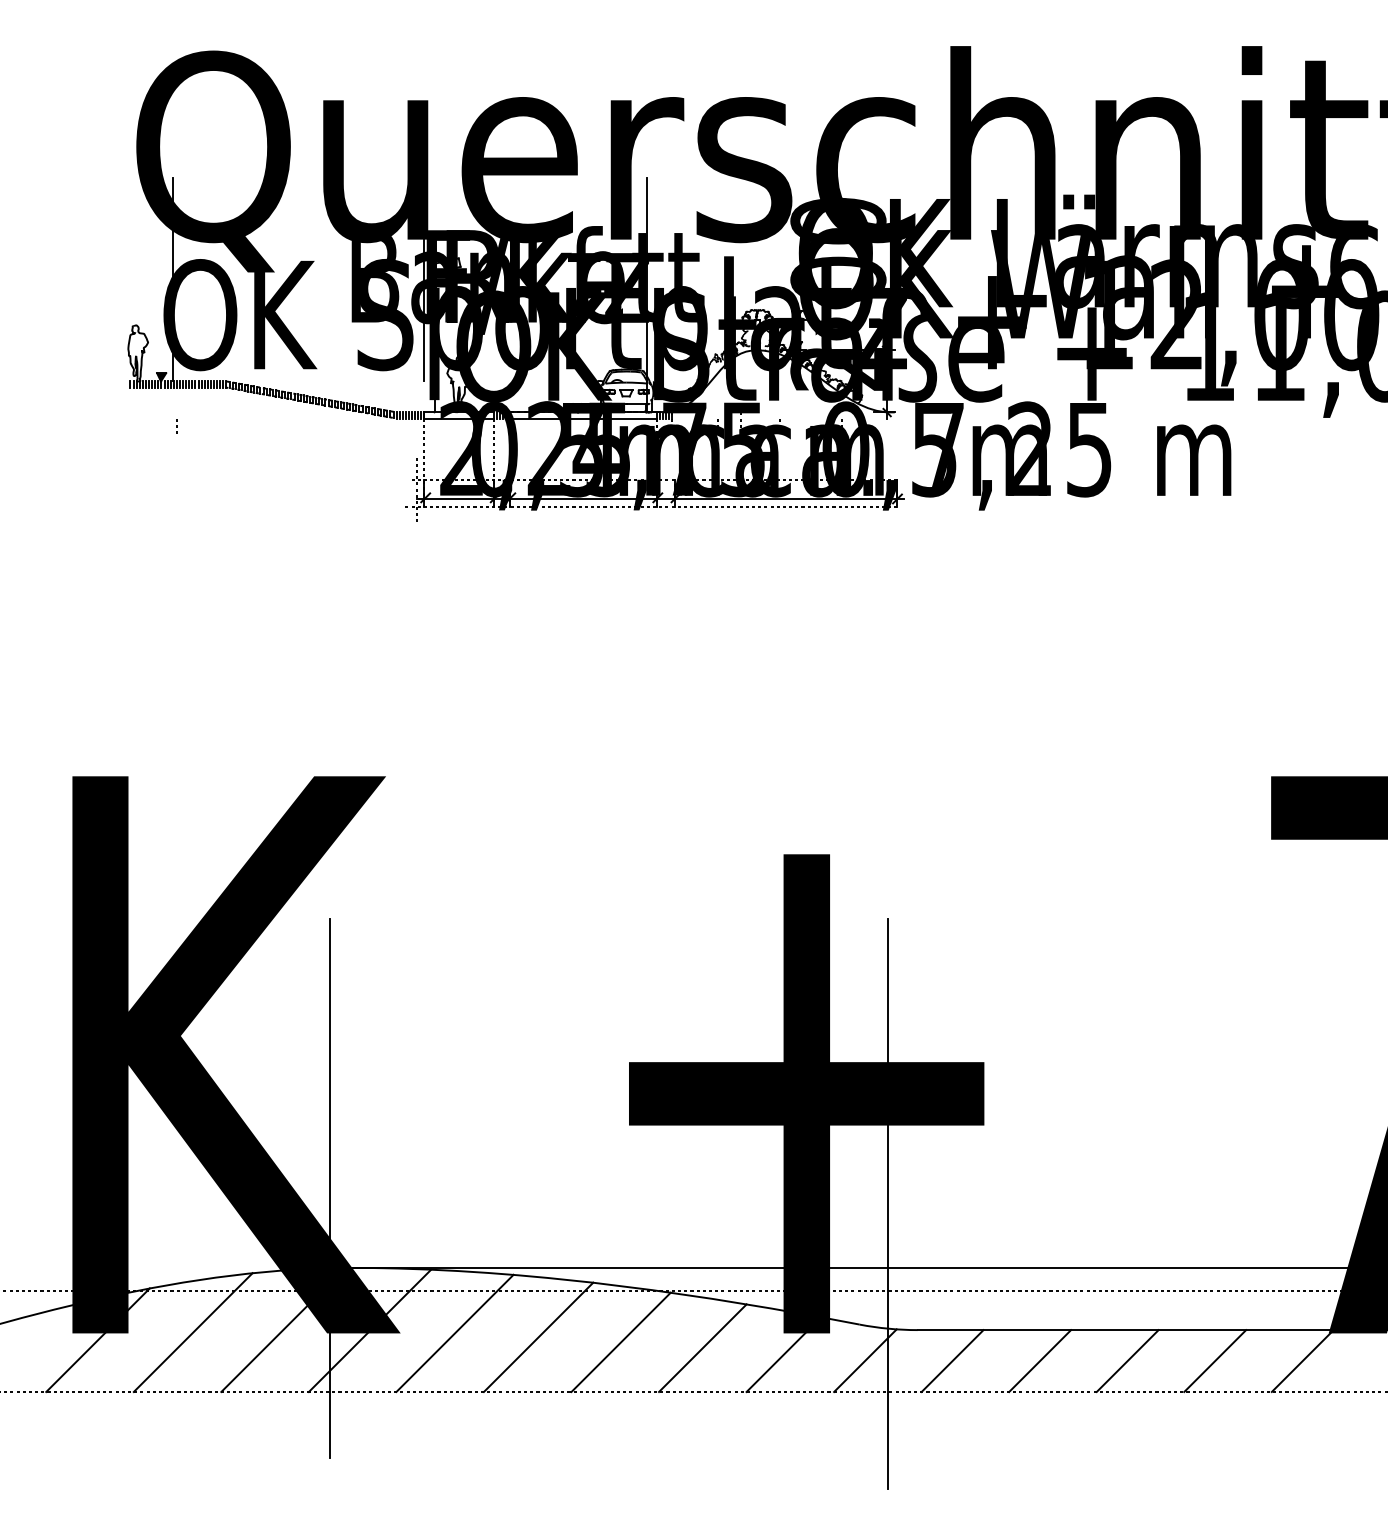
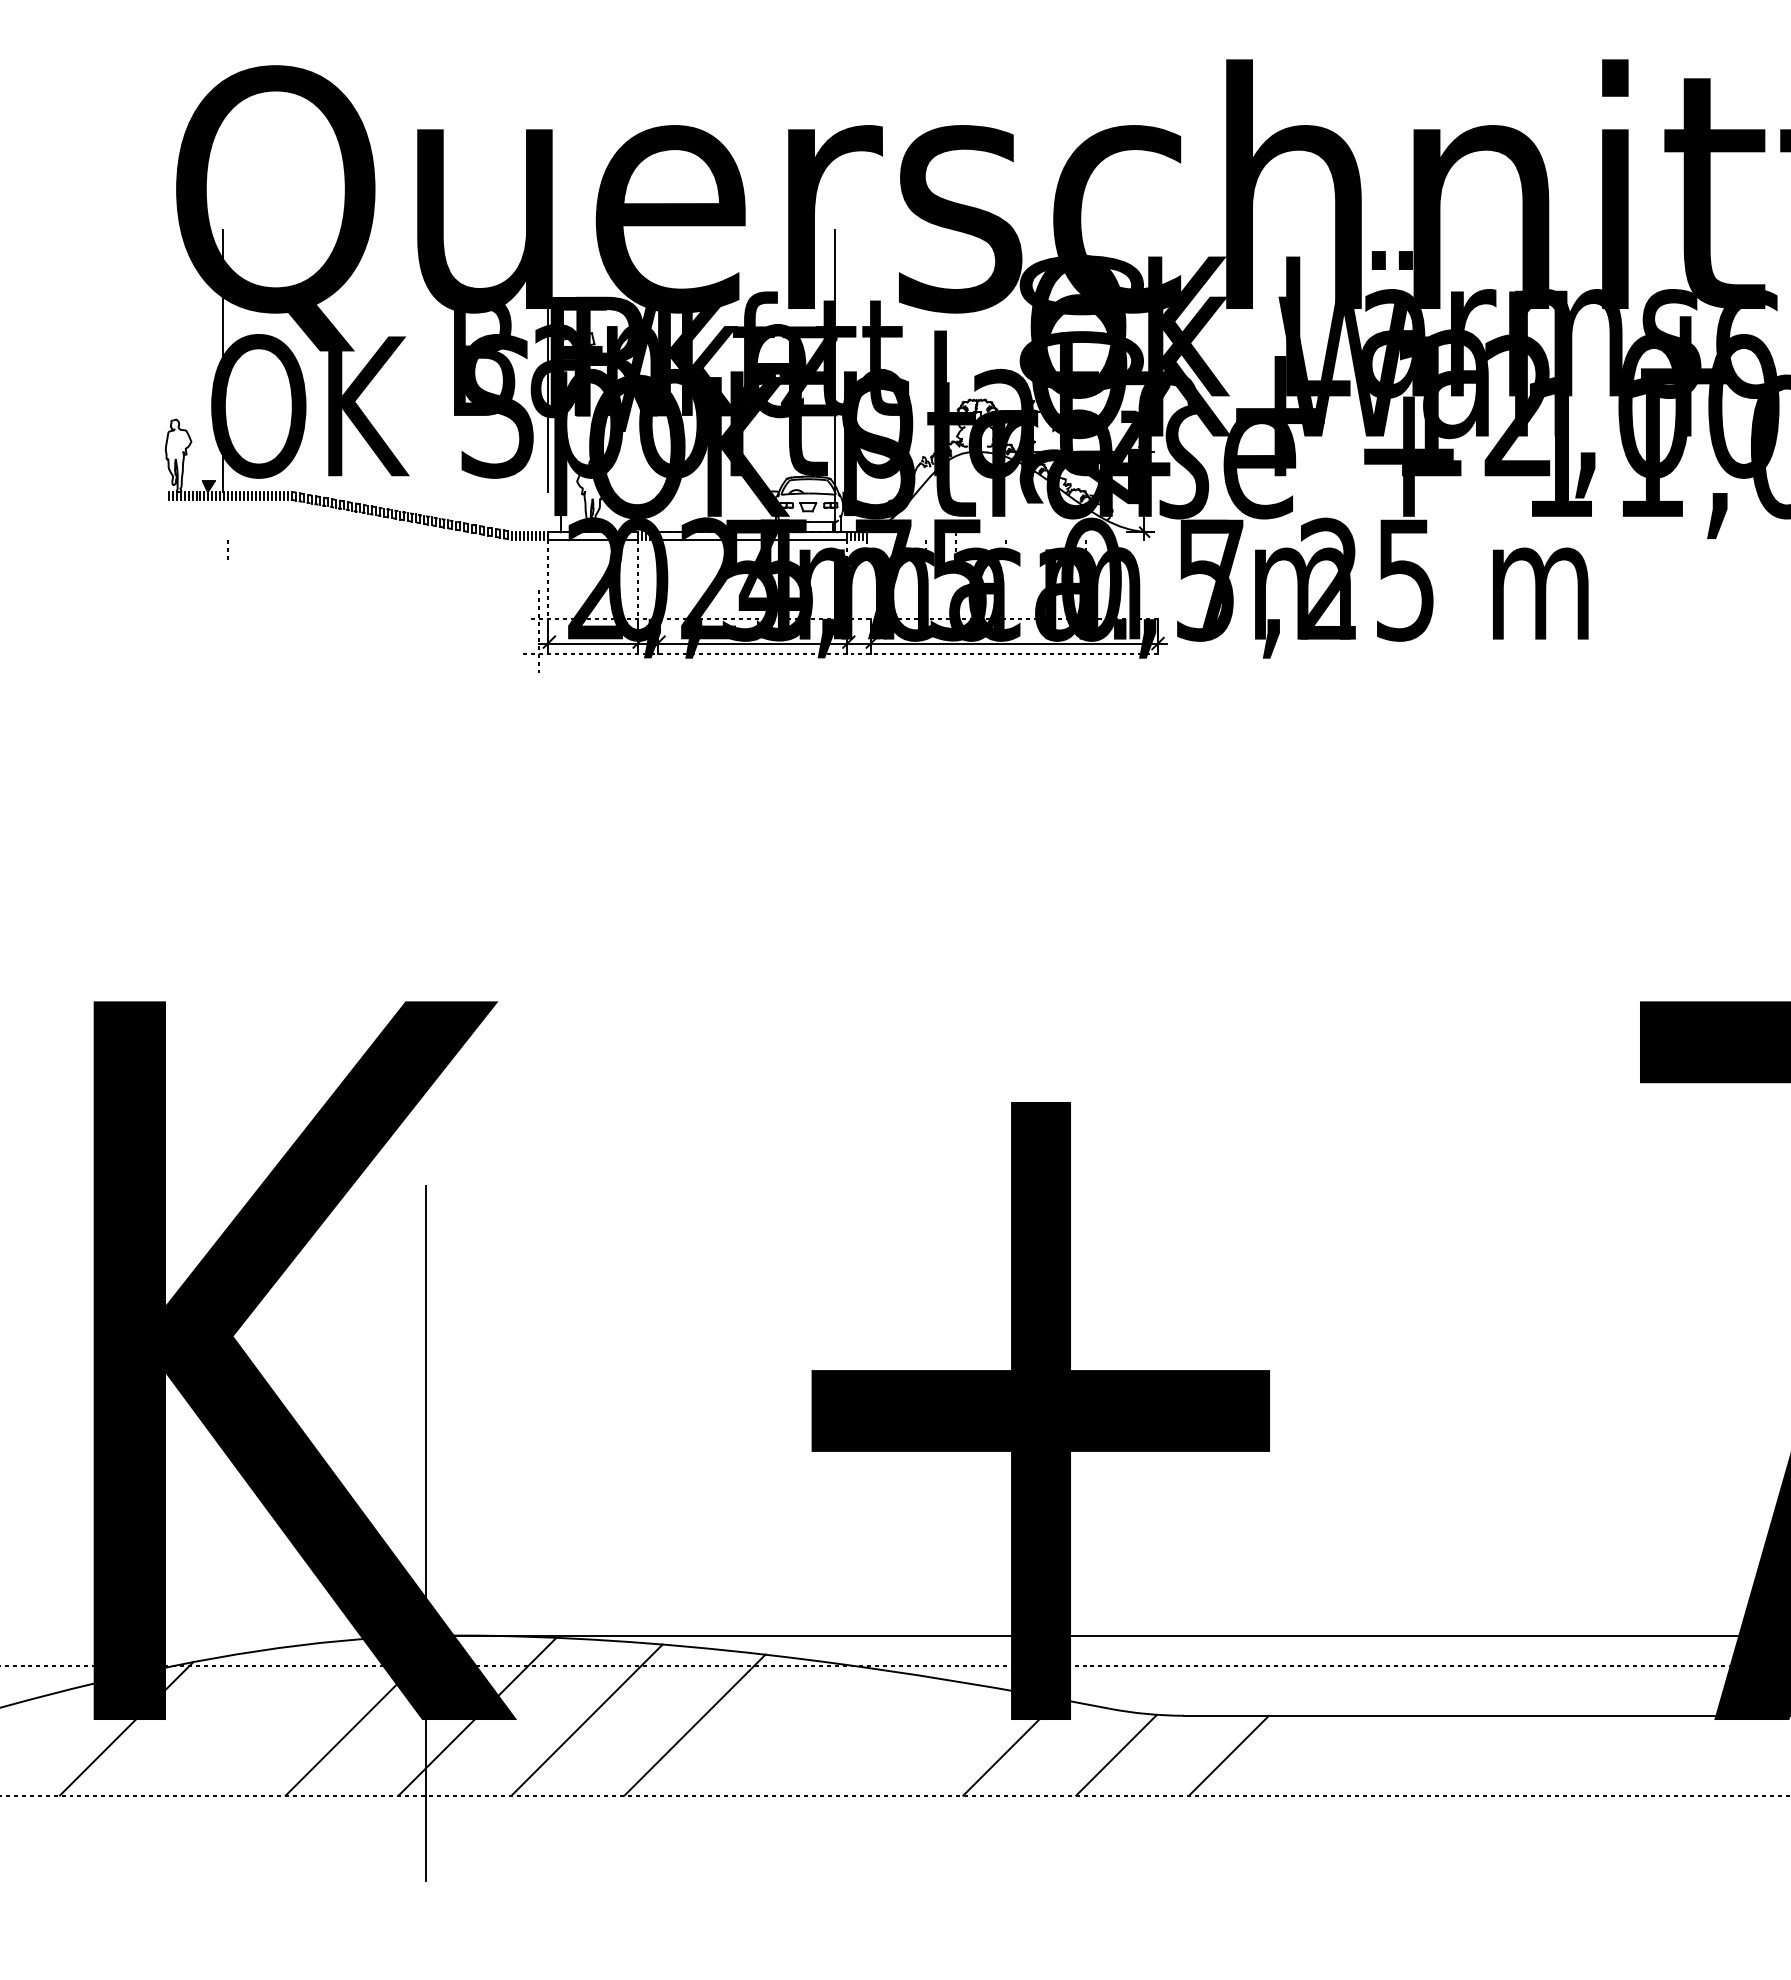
line: (888, 1203) -> (1146, 1552), removed
line: (193, 1332) -> (249, 1718), removed
line: (621, 1342) -> (801, 1731), removed
line: (702, 1347) -> (906, 1738), removed
line: (1039, 1360) -> (1341, 1755), removed
line: (1127, 1360) -> (1454, 1755), removed
line: (1214, 1360) -> (1567, 1755), removed
line: (1302, 1360) -> (1680, 1755), removed

